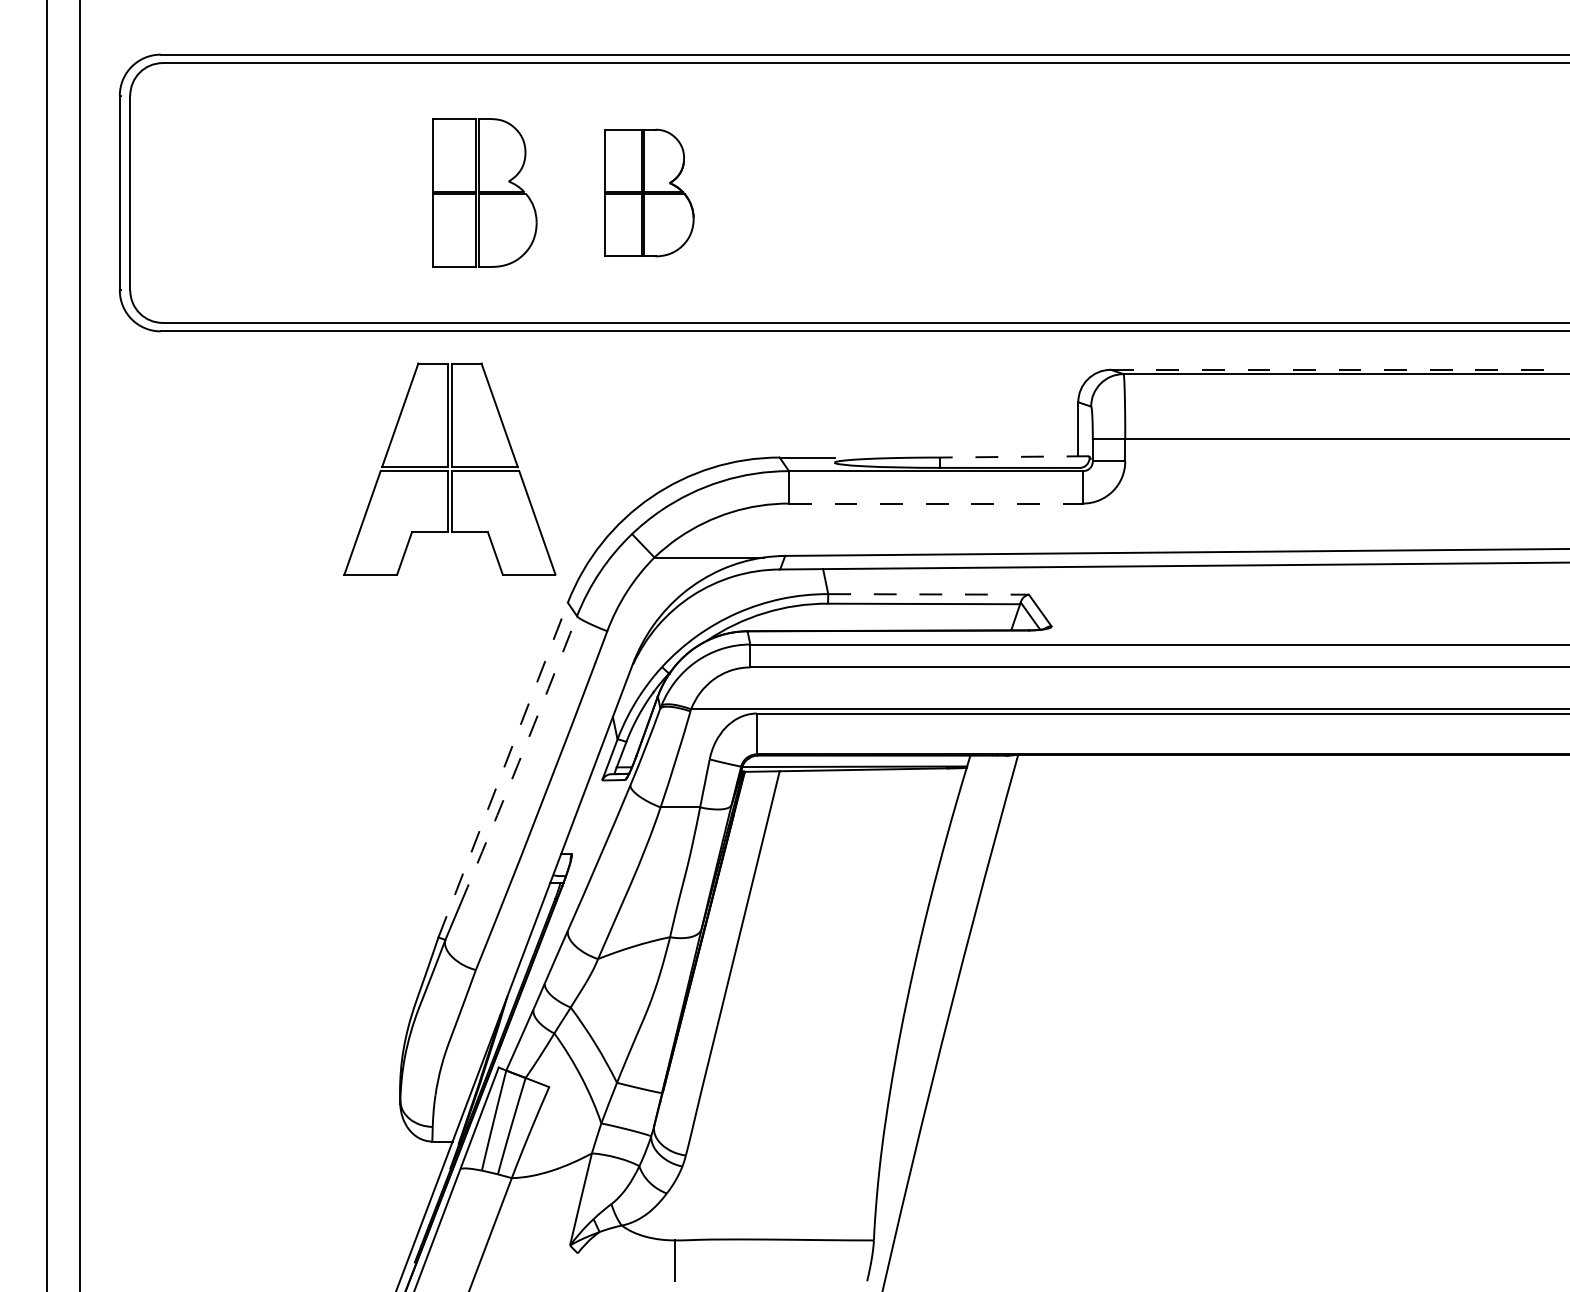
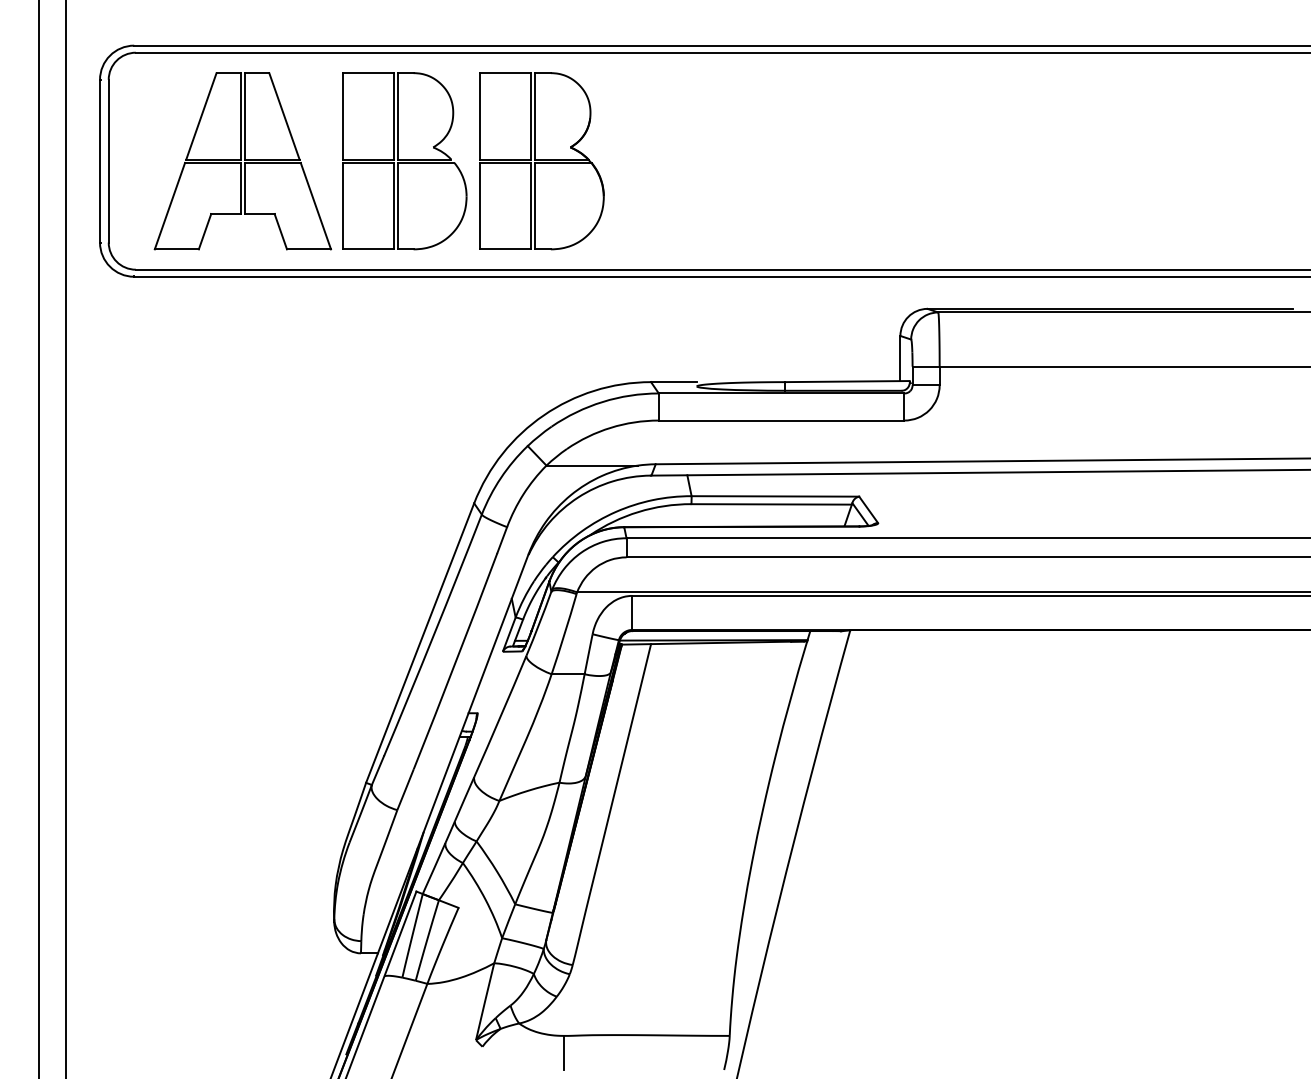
part: (484, 192) -> (404, 160), size x1.43
part: (649, 192) -> (542, 160), size x1.67
line: (1330, 369) -> (1111, 308), dashed -> solid
line: (1014, 456) -> (847, 381), dashed -> solid
part: (449, 468) -> (242, 160), moved
line: (936, 503) -> (782, 420), dashed -> solid
line: (929, 594) -> (776, 496), dashed -> solid
arc: (519, 761) -> (433, 635), dashed -> solid
line: (503, 769) -> (420, 642), dashed -> solid

